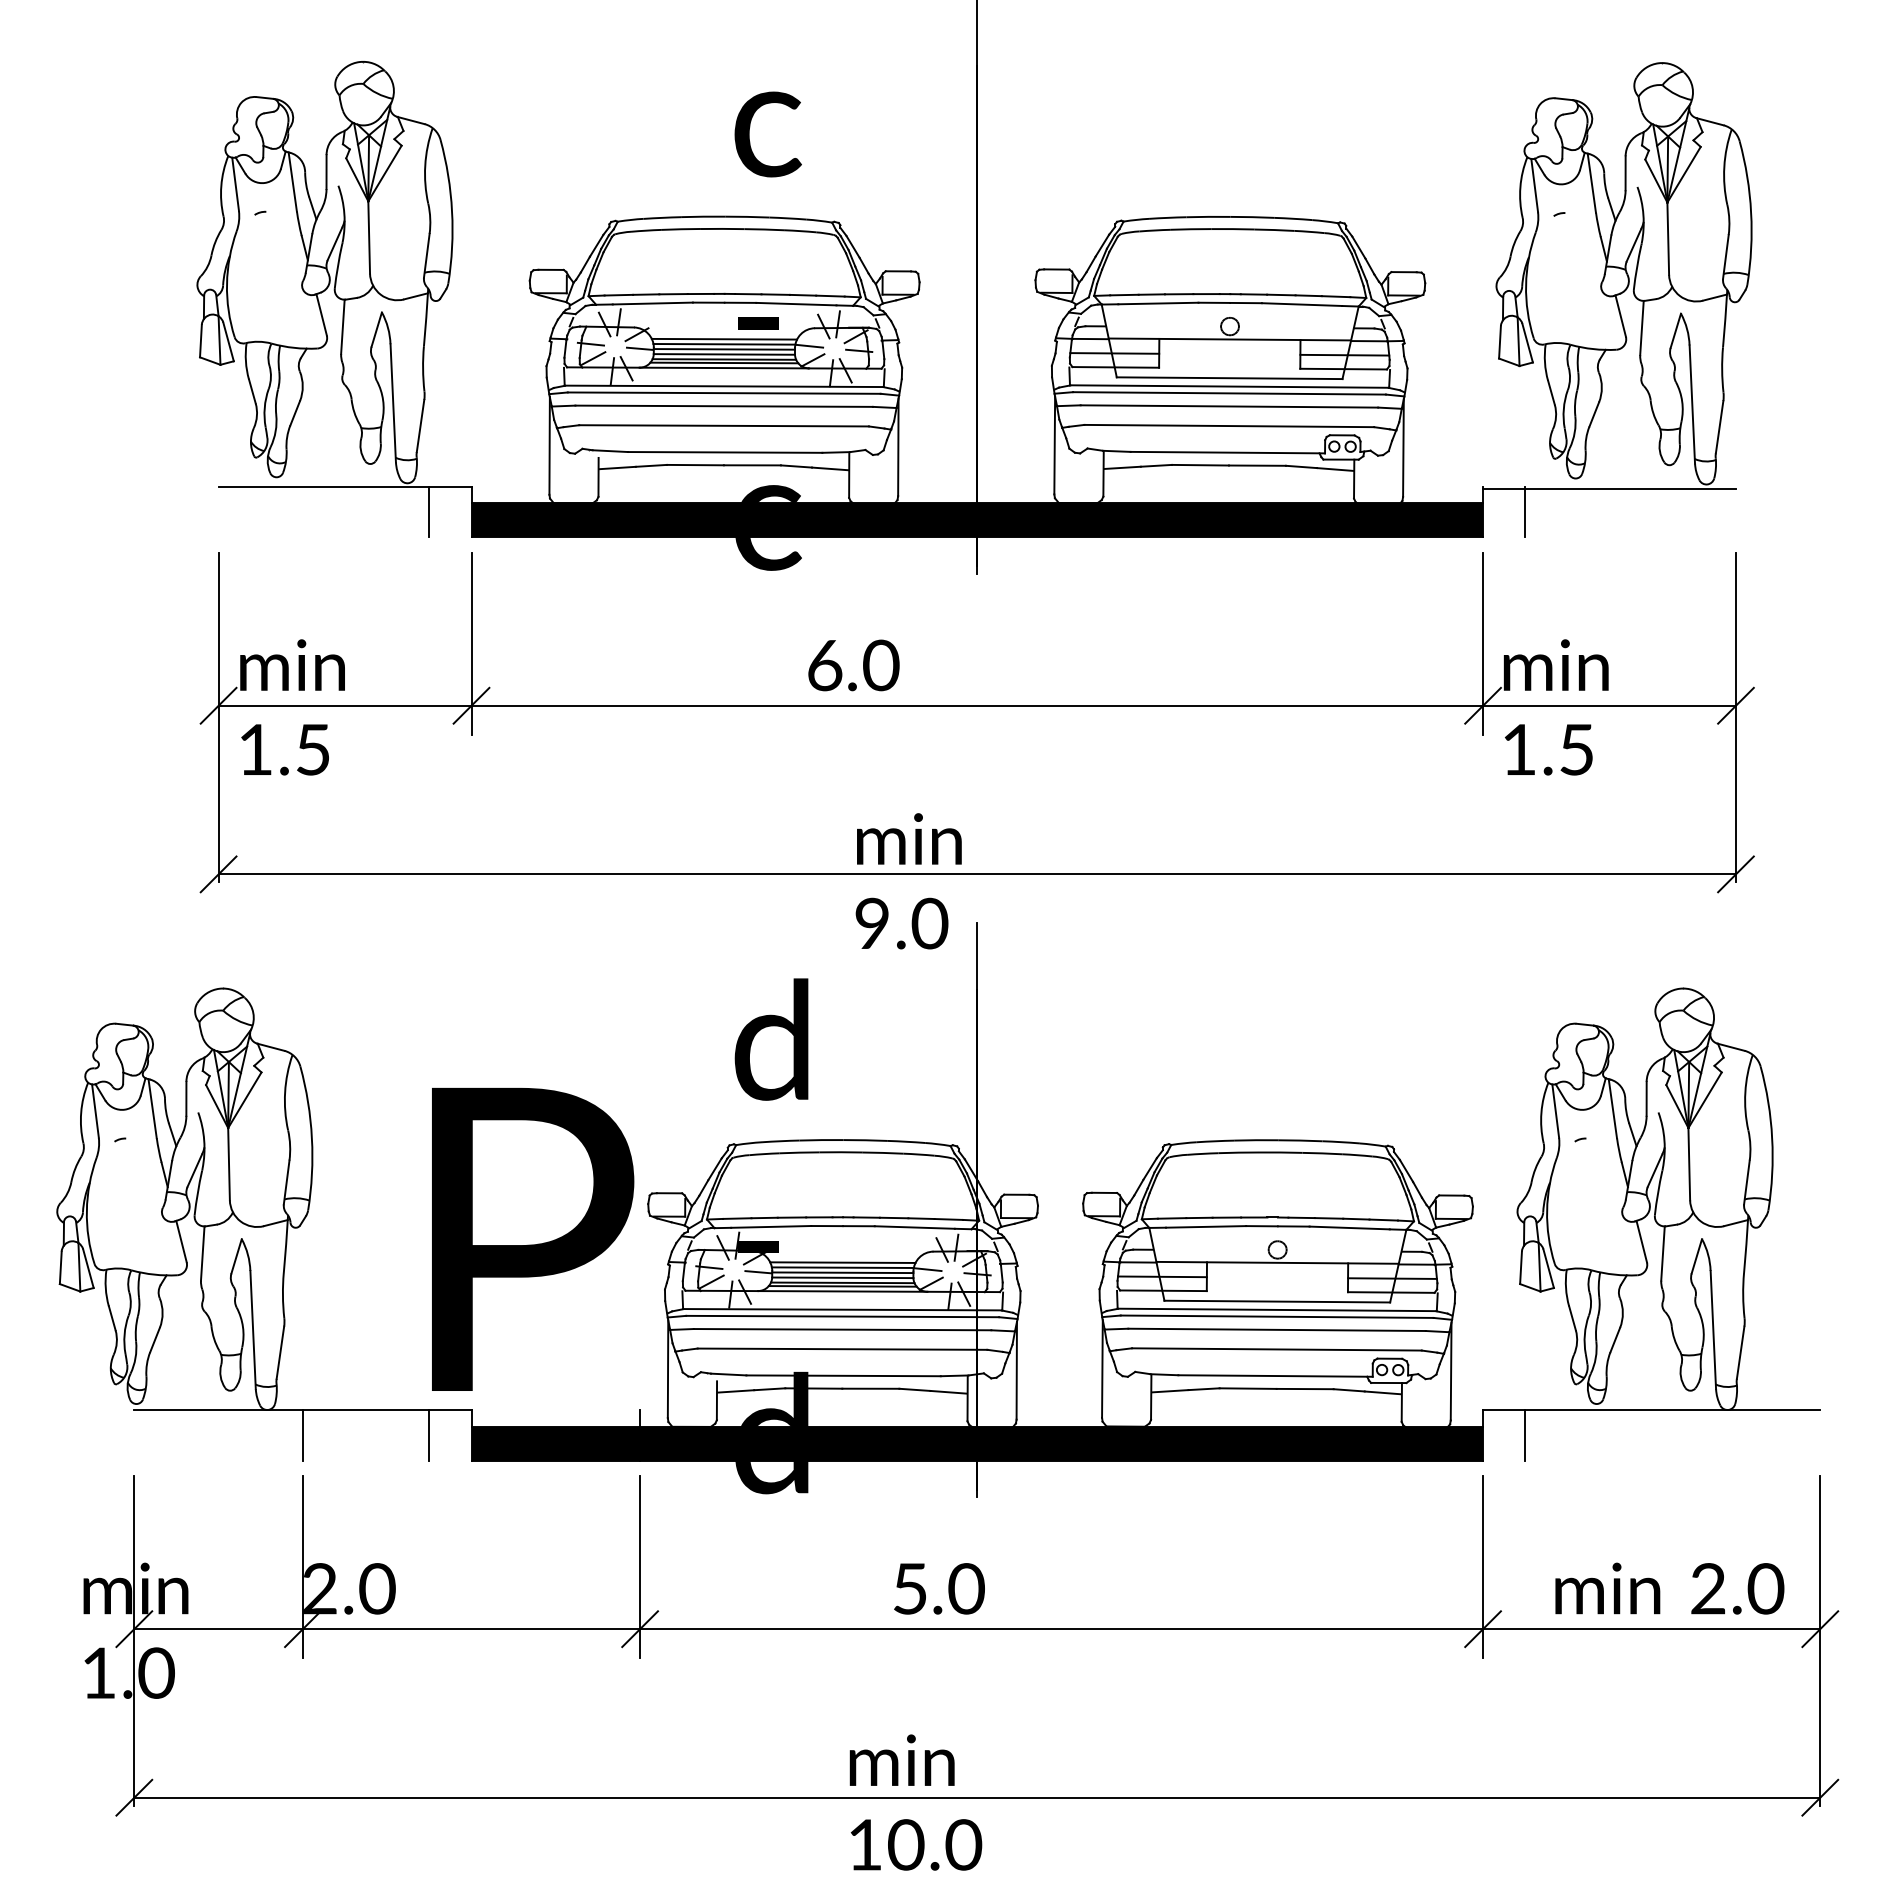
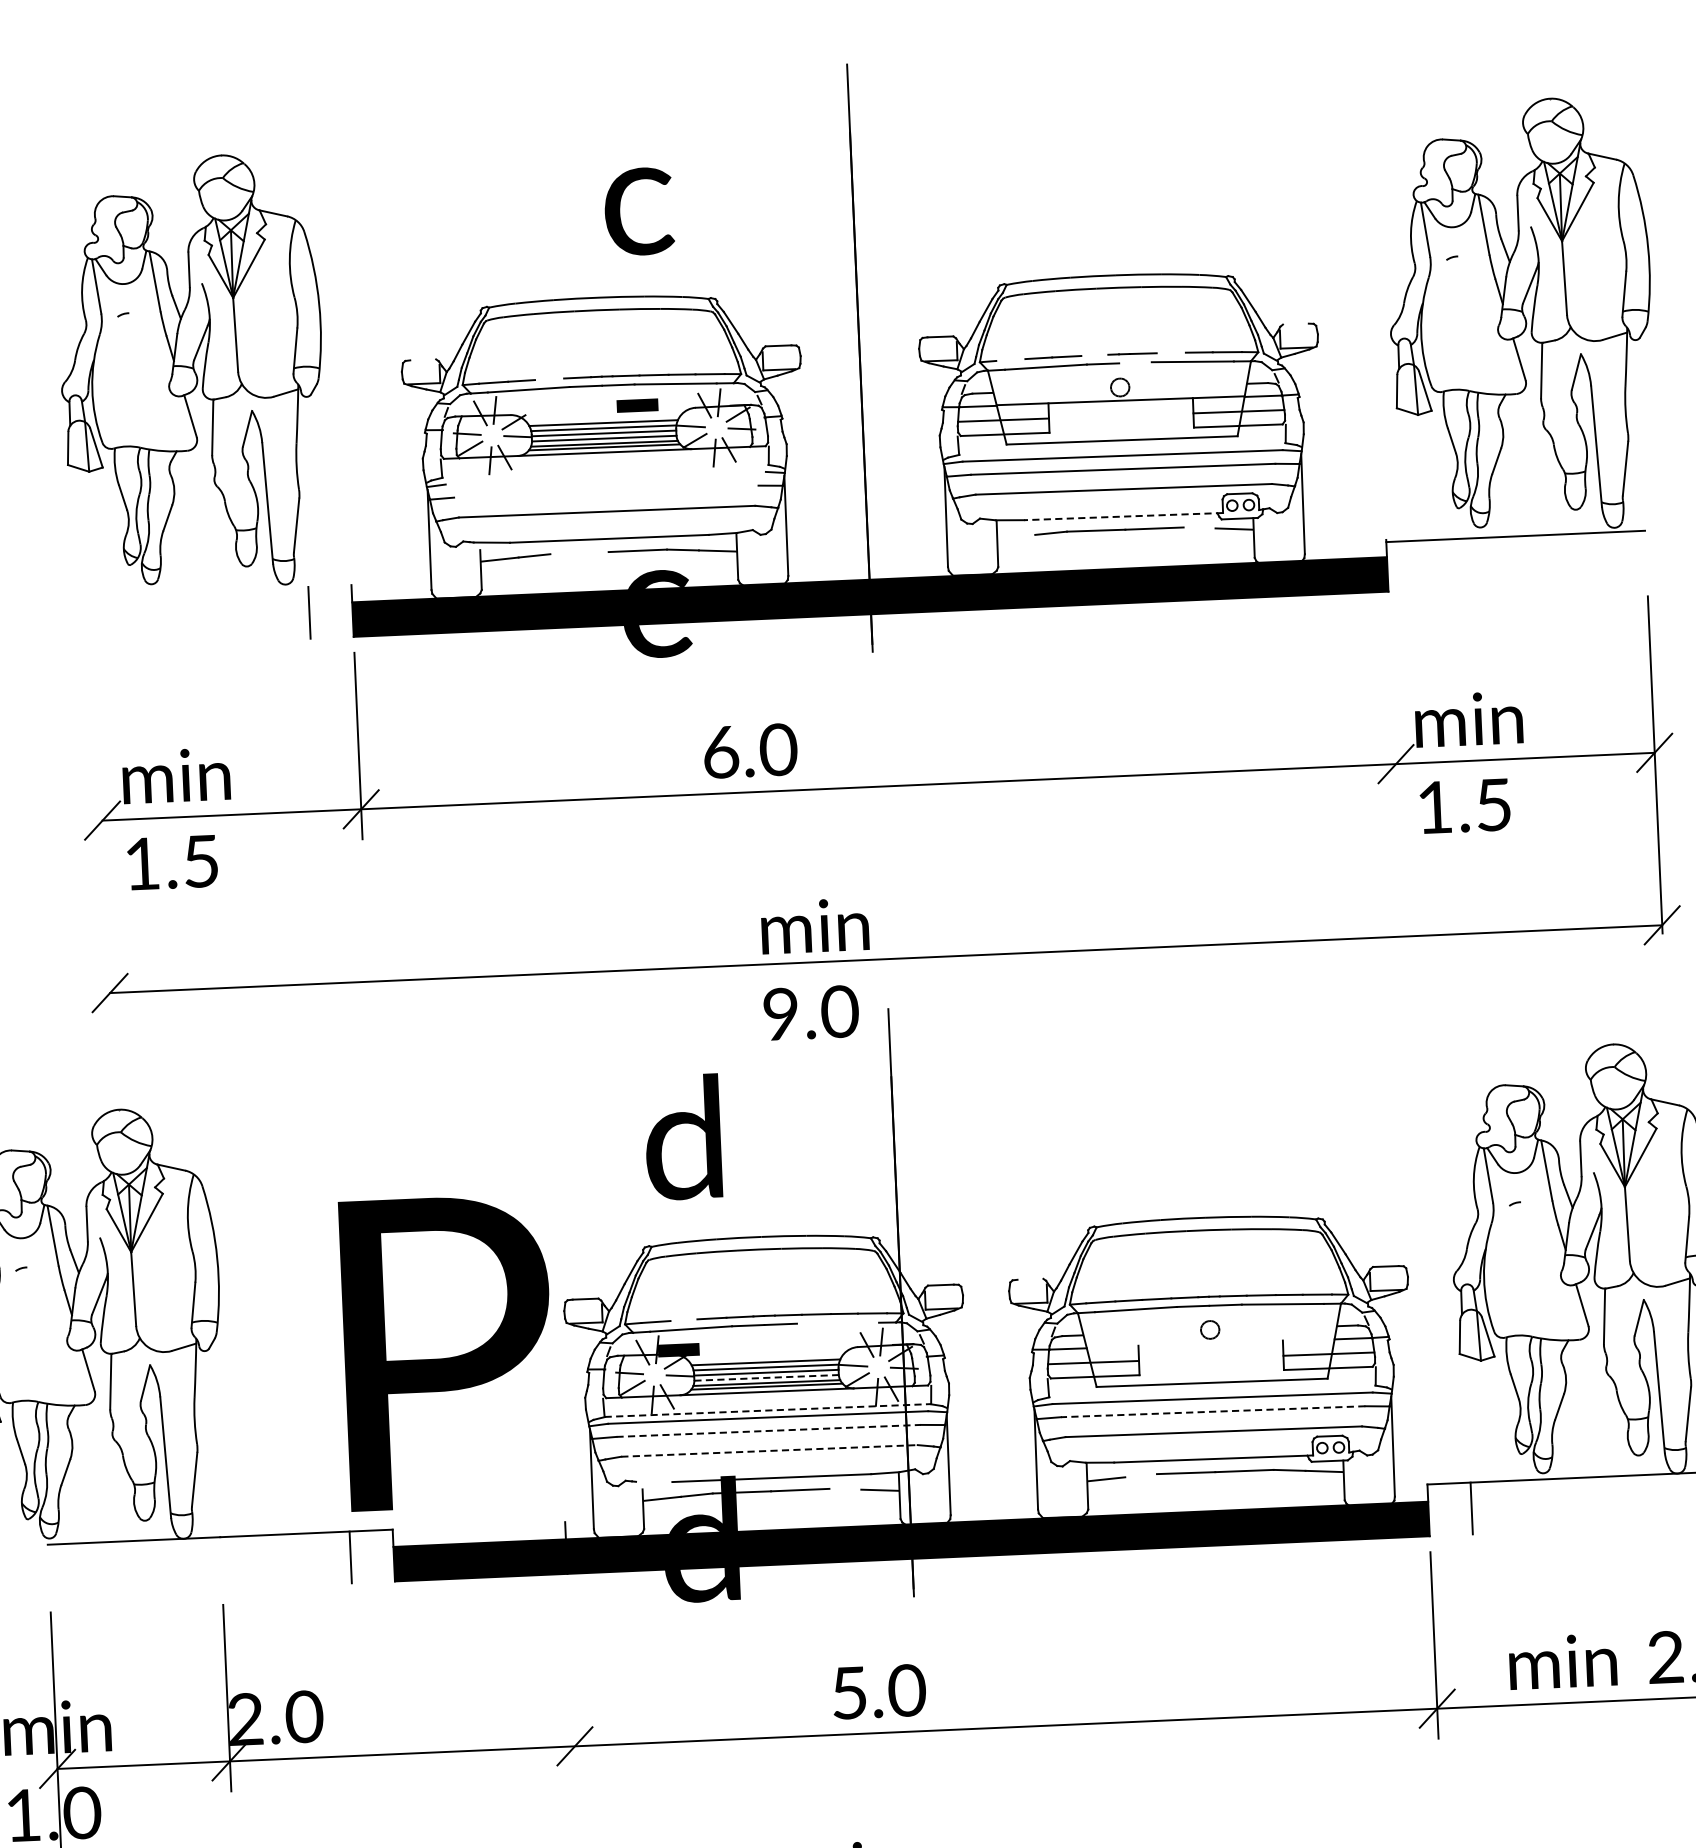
line: (550, 269) -> (422, 359), removed
line: (1403, 272) -> (1295, 324), removed
line: (673, 294) -> (549, 379), removed
line: (1124, 294) -> (1010, 359), removed
line: (1206, 294) -> (1094, 355), removed
line: (1281, 294) -> (1171, 352), removed
line: (1245, 302) -> (1134, 362), removed
line: (723, 386) -> (604, 471), removed
line: (1229, 386) -> (1122, 448), removed
line: (723, 392) -> (605, 477), removed
line: (723, 405) -> (605, 490), removed
line: (1227, 452) -> (1123, 516), solid -> dashed
line: (694, 464) -> (578, 552), removed
line: (1301, 466) -> (1199, 527), removed
line: (1122, 467) -> (1016, 536), removed
line: (344, 486) -> (221, 590), removed
line: (1525, 511) -> (1430, 563), removed
line: (1483, 643) -> (1393, 700), removed
line: (218, 717) -> (102, 832), removed
line: (1104, 1192) -> (1030, 1278), removed
line: (764, 1217) -> (683, 1319), removed
line: (914, 1227) -> (837, 1323), removed
line: (1277, 1262) -> (1210, 1342), removed
line: (842, 1277) -> (766, 1377), solid -> dashed
line: (842, 1309) -> (767, 1410), solid -> dashed
line: (1276, 1309) -> (1211, 1390), removed
line: (842, 1329) -> (768, 1430), solid -> dashed
line: (1277, 1329) -> (1213, 1411), solid -> dashed
line: (842, 1349) -> (769, 1451), solid -> dashed
line: (728, 1374) -> (653, 1481), removed
line: (914, 1389) -> (844, 1488), removed
line: (1203, 1389) -> (1140, 1476), removed
line: (302, 1434) -> (220, 1562), removed
line: (640, 1567) -> (572, 1683), removed

